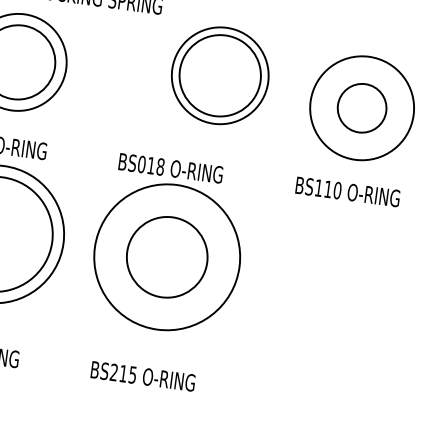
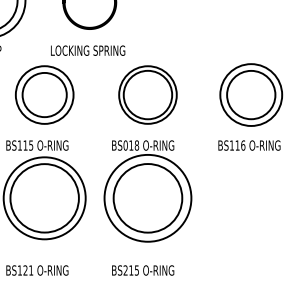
part: (219, 74) -> (147, 94), moved
circle: (362, 107) -> (251, 94), size x1.67
text: (338, 190) -> (243, 145), BS110 -> BS116
circle: (166, 257) -> (147, 198), size x1.43

